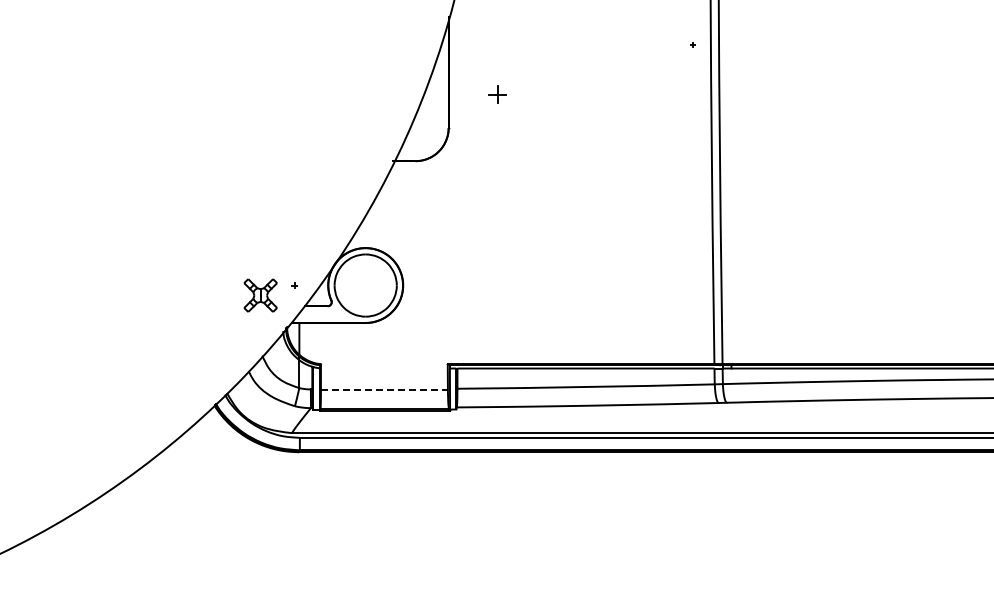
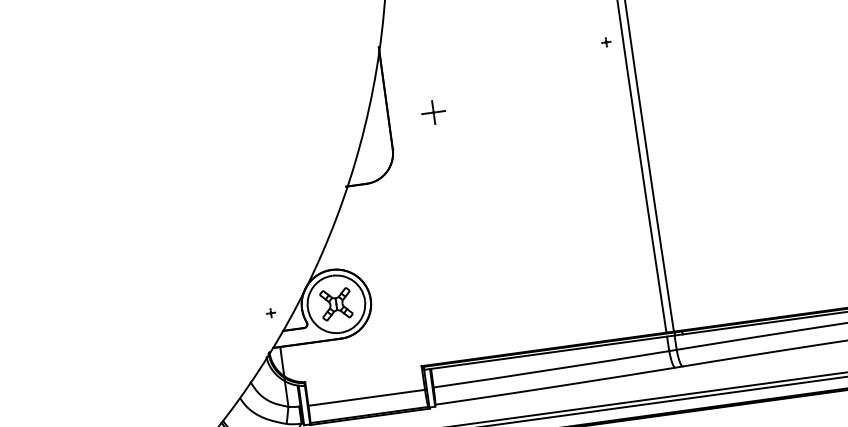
part: (497, 94) -> (433, 112), size x1.43
part: (260, 295) -> (336, 304), moved
line: (384, 390) -> (366, 398), dashed -> solid

